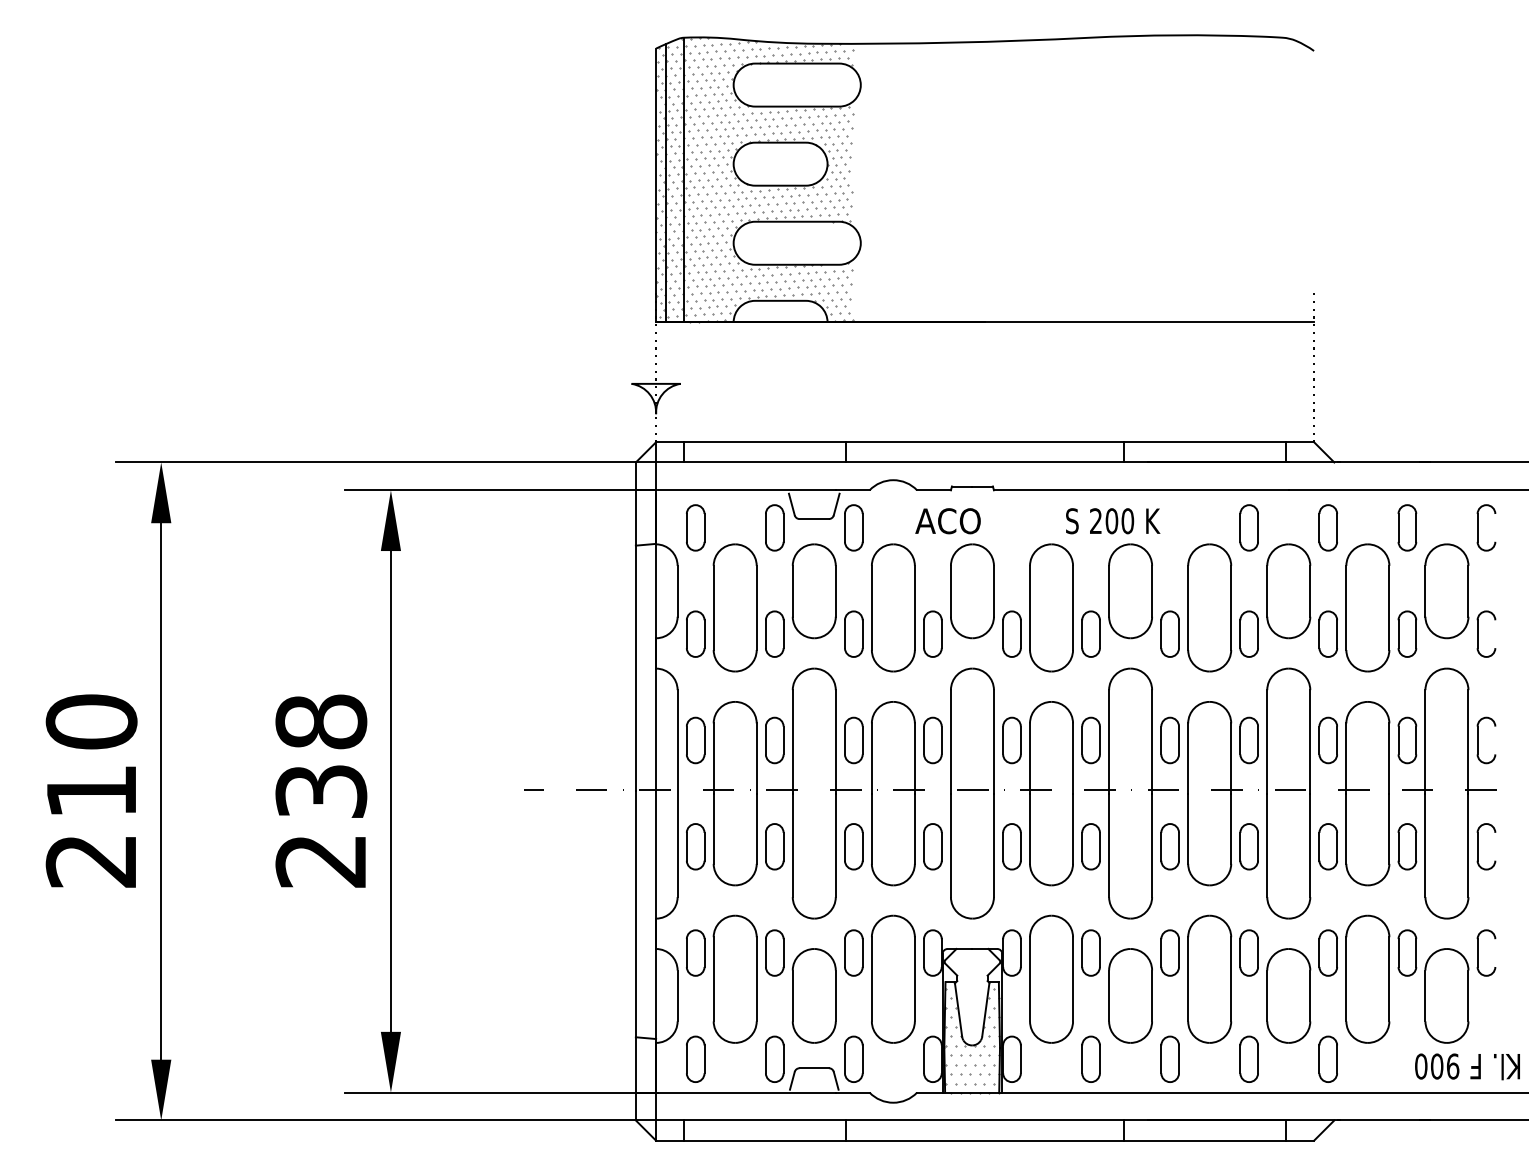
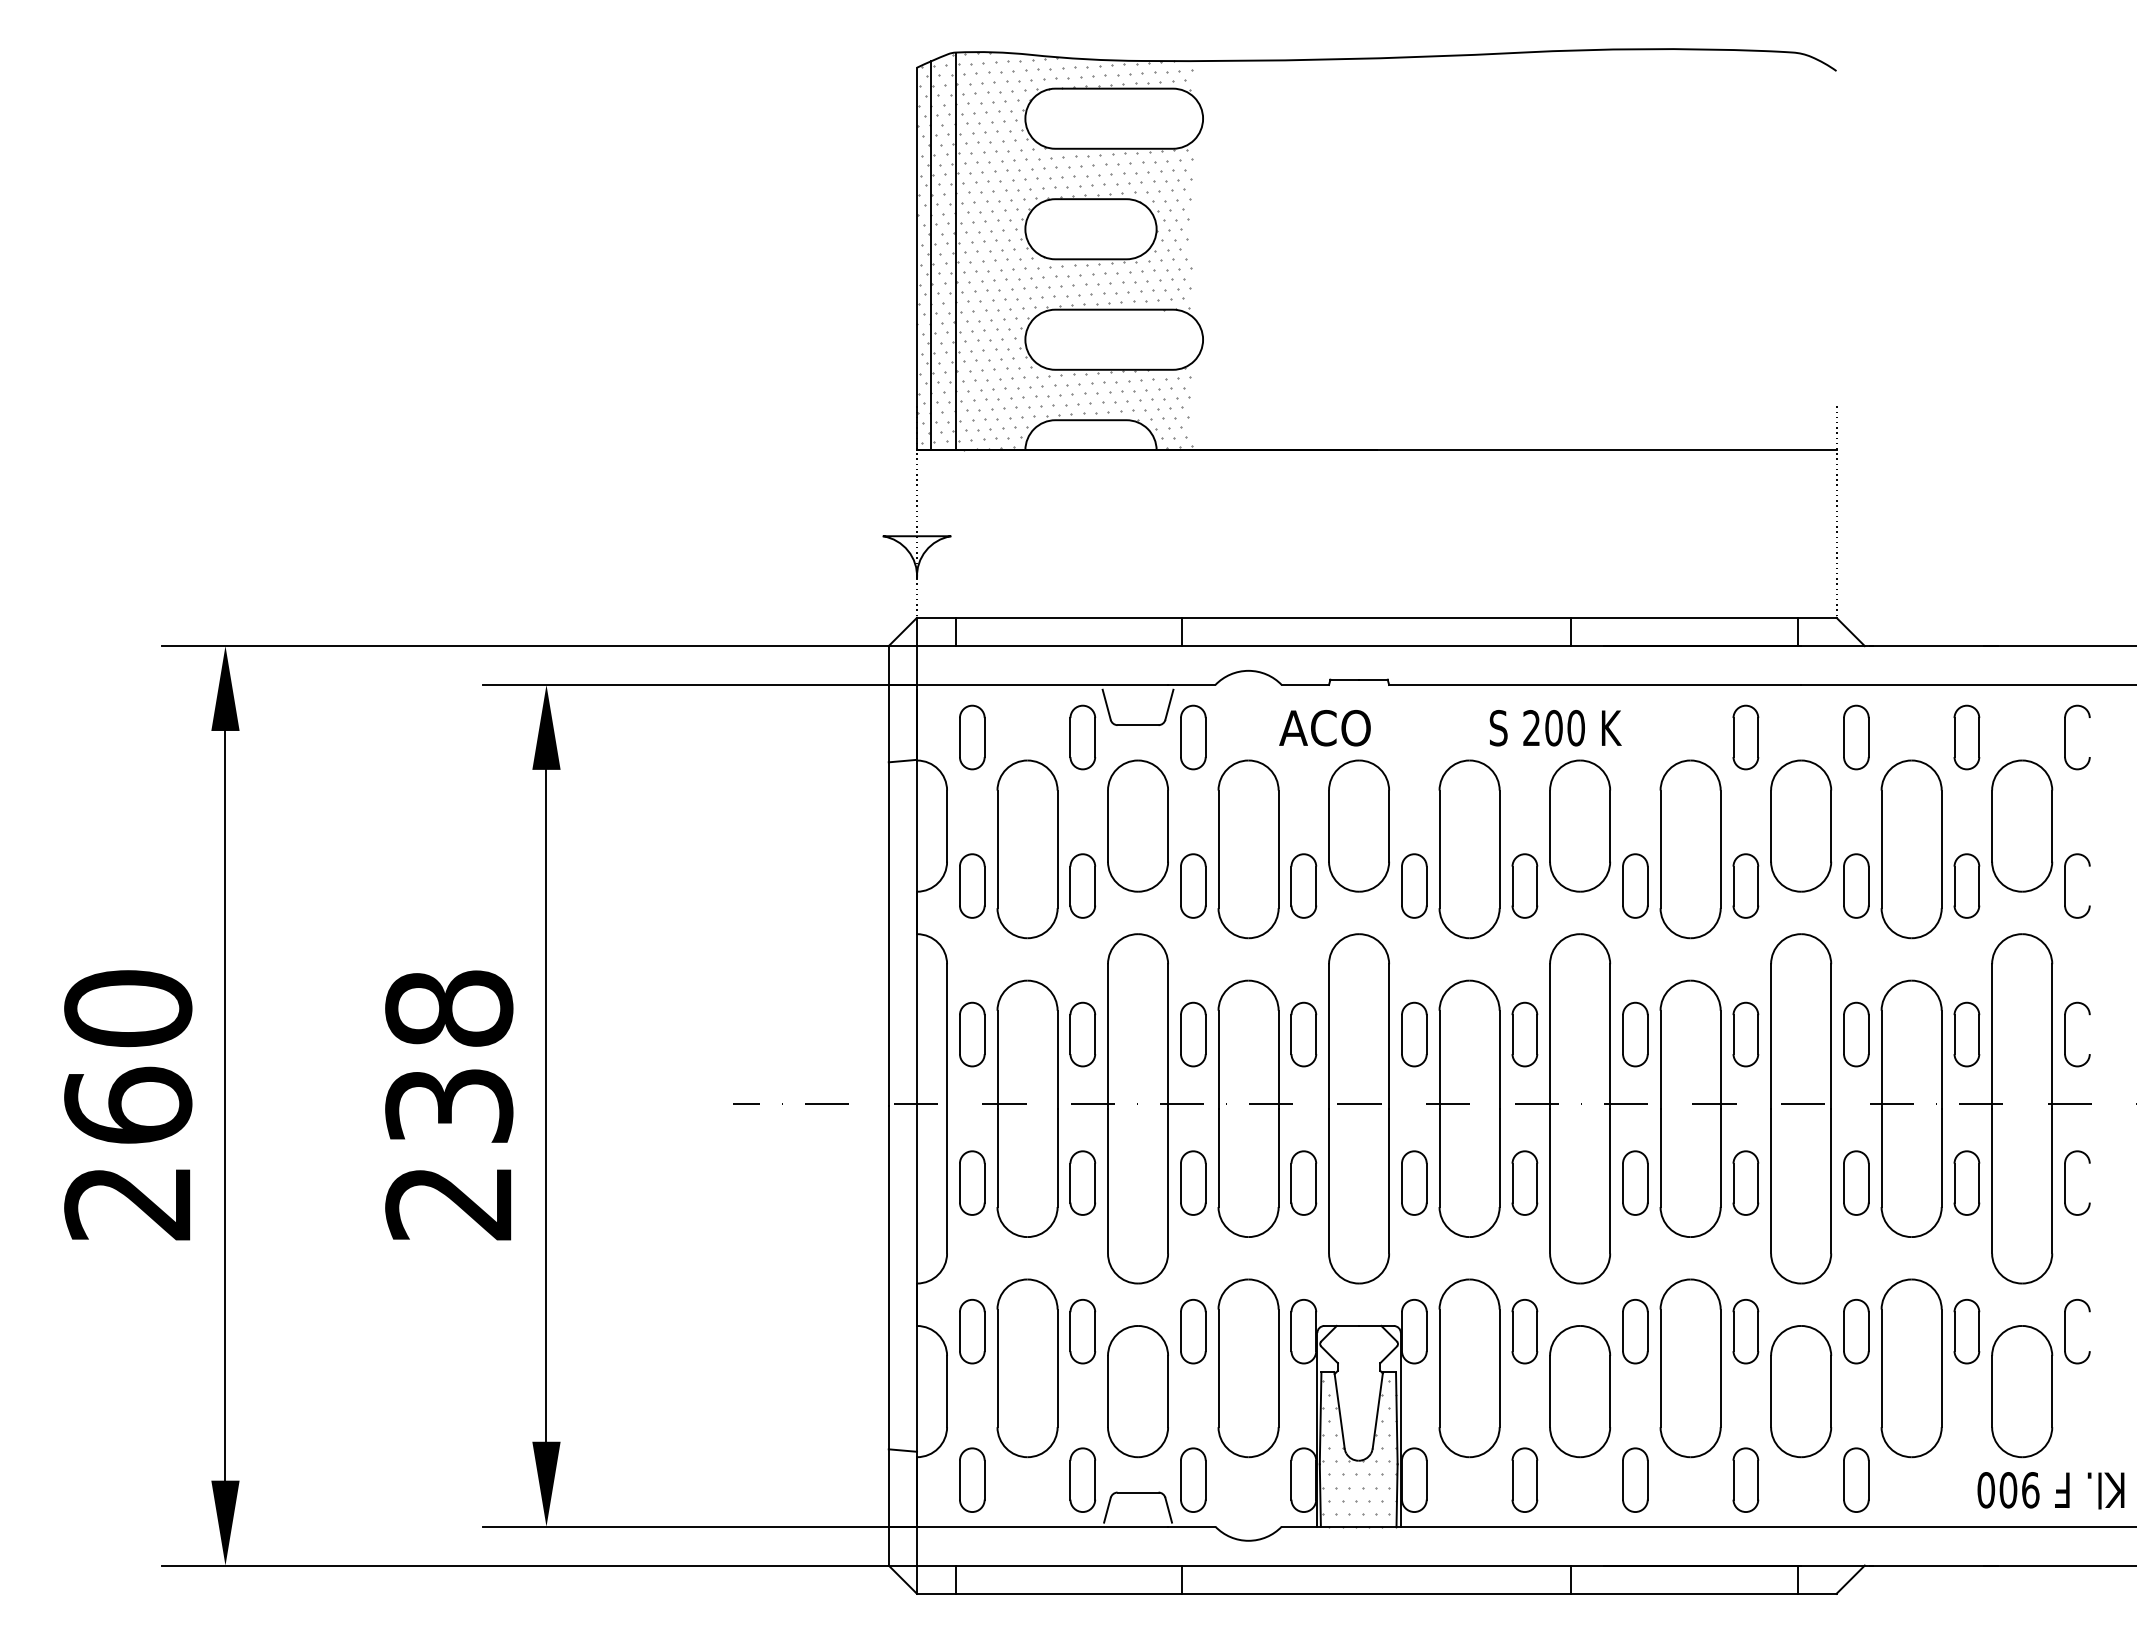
text: (91, 790) -> (128, 1104), 210 -> 260

